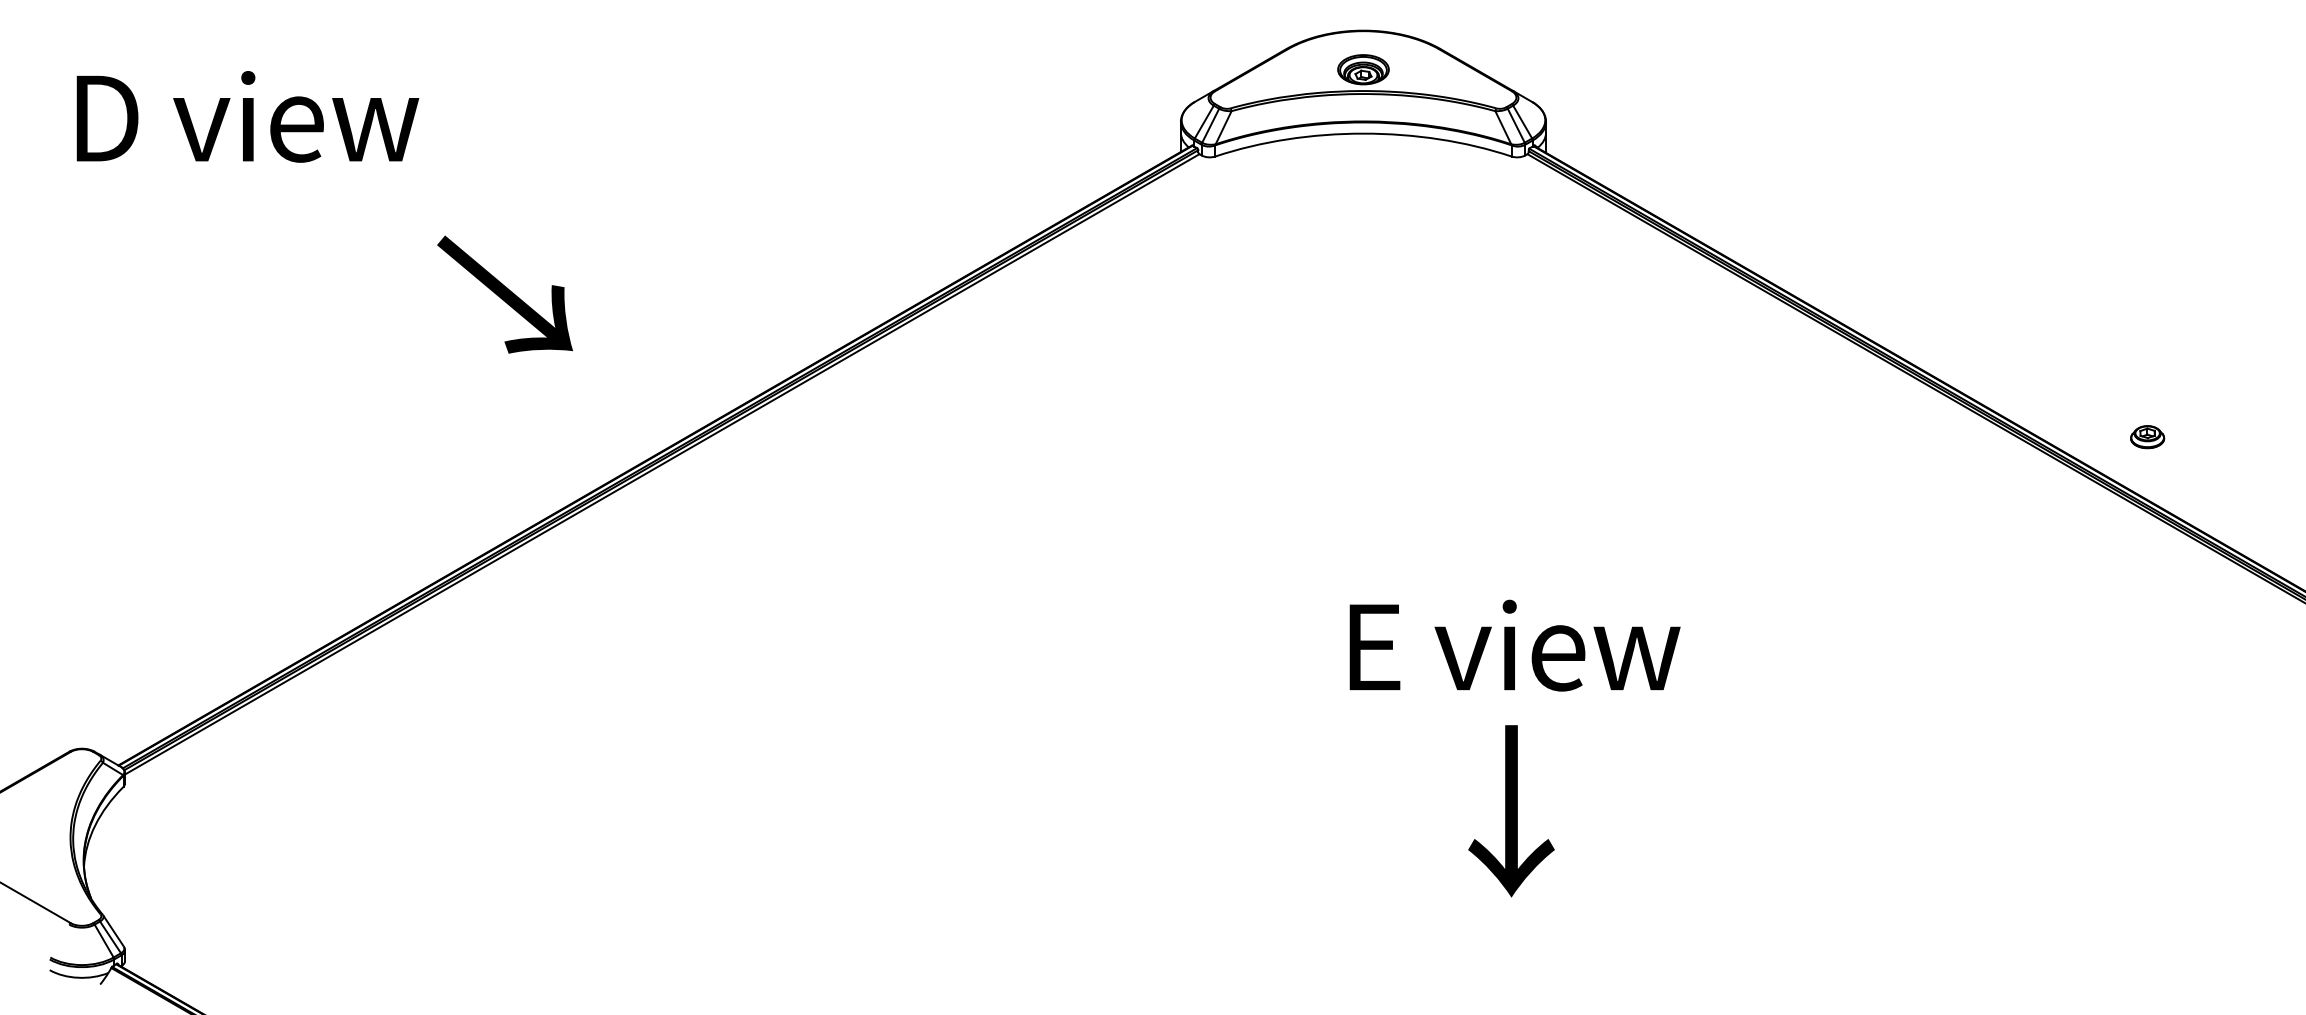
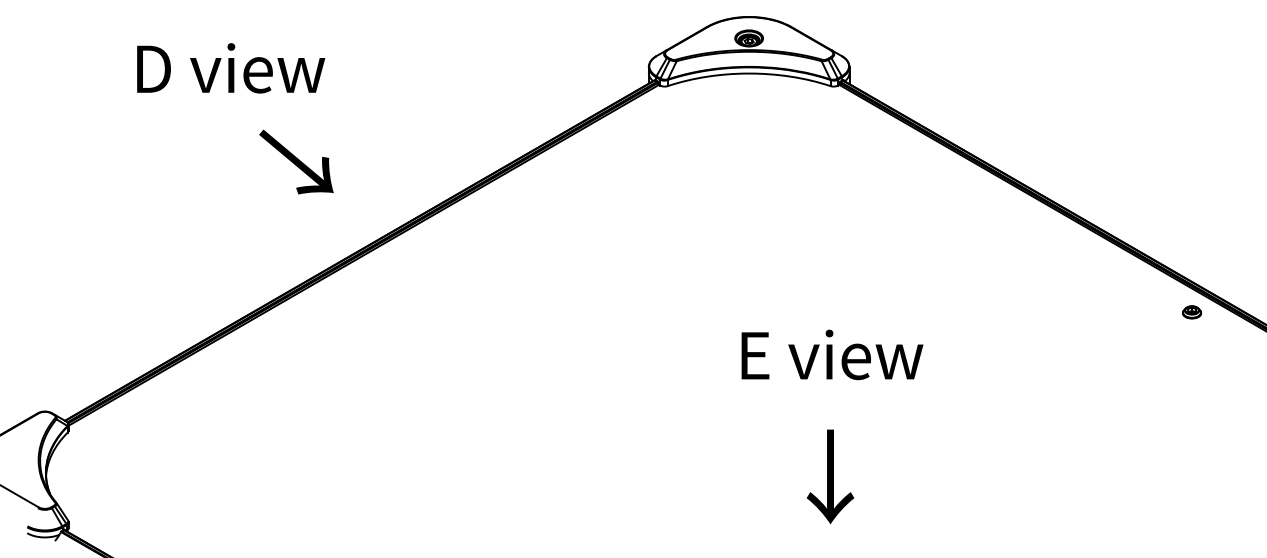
text: (248, 117) -> (231, 68), moved
text: (505, 293) -> (296, 161), moved
part: (2148, 437) -> (1192, 312), moved
text: (1511, 810) -> (830, 476), moved

